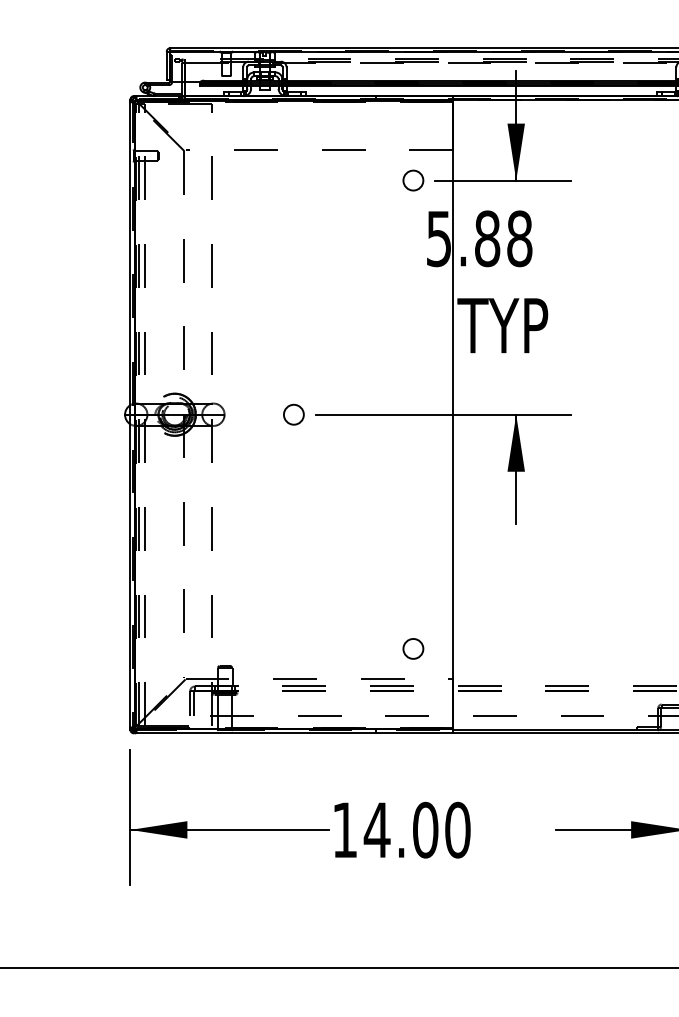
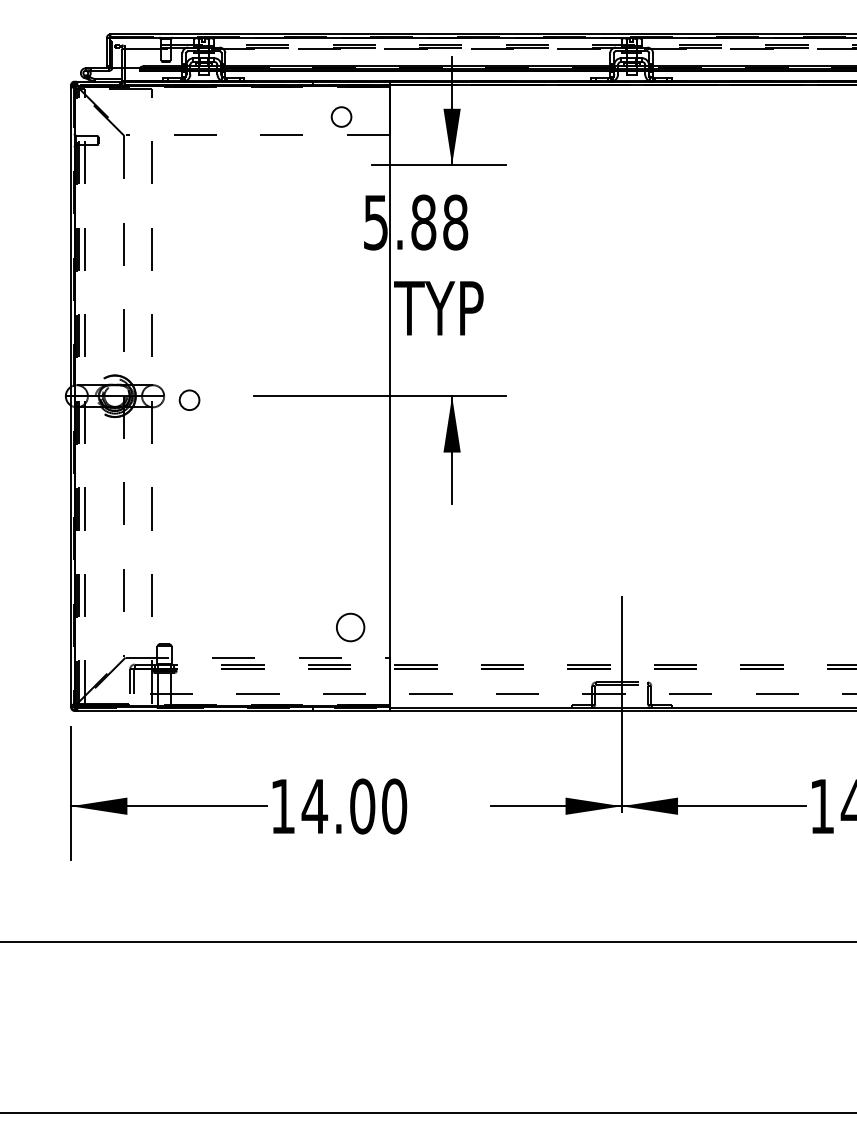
circle: (413, 180) -> (341, 116), moved
circle: (293, 413) -> (189, 399), moved
circle: (413, 648) -> (350, 627), size x1.4

